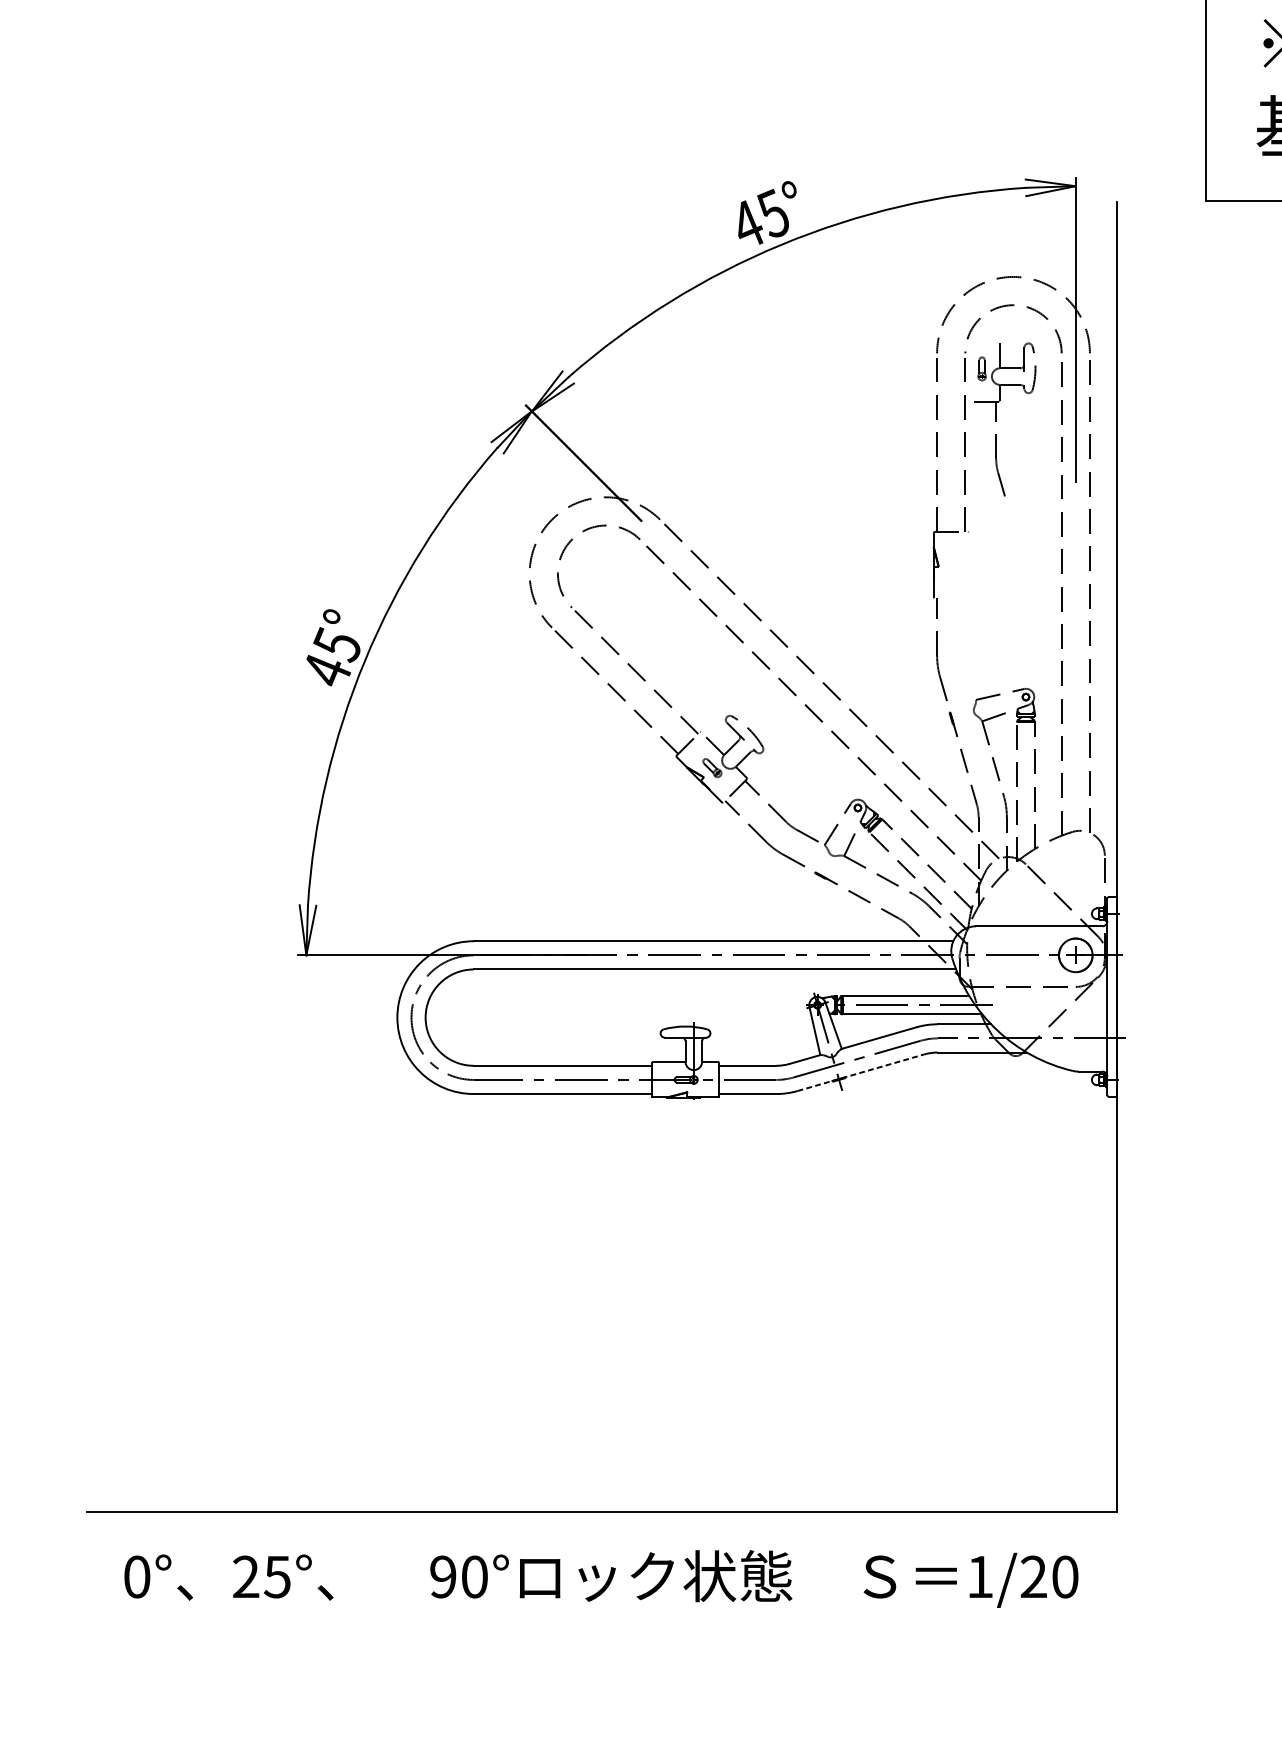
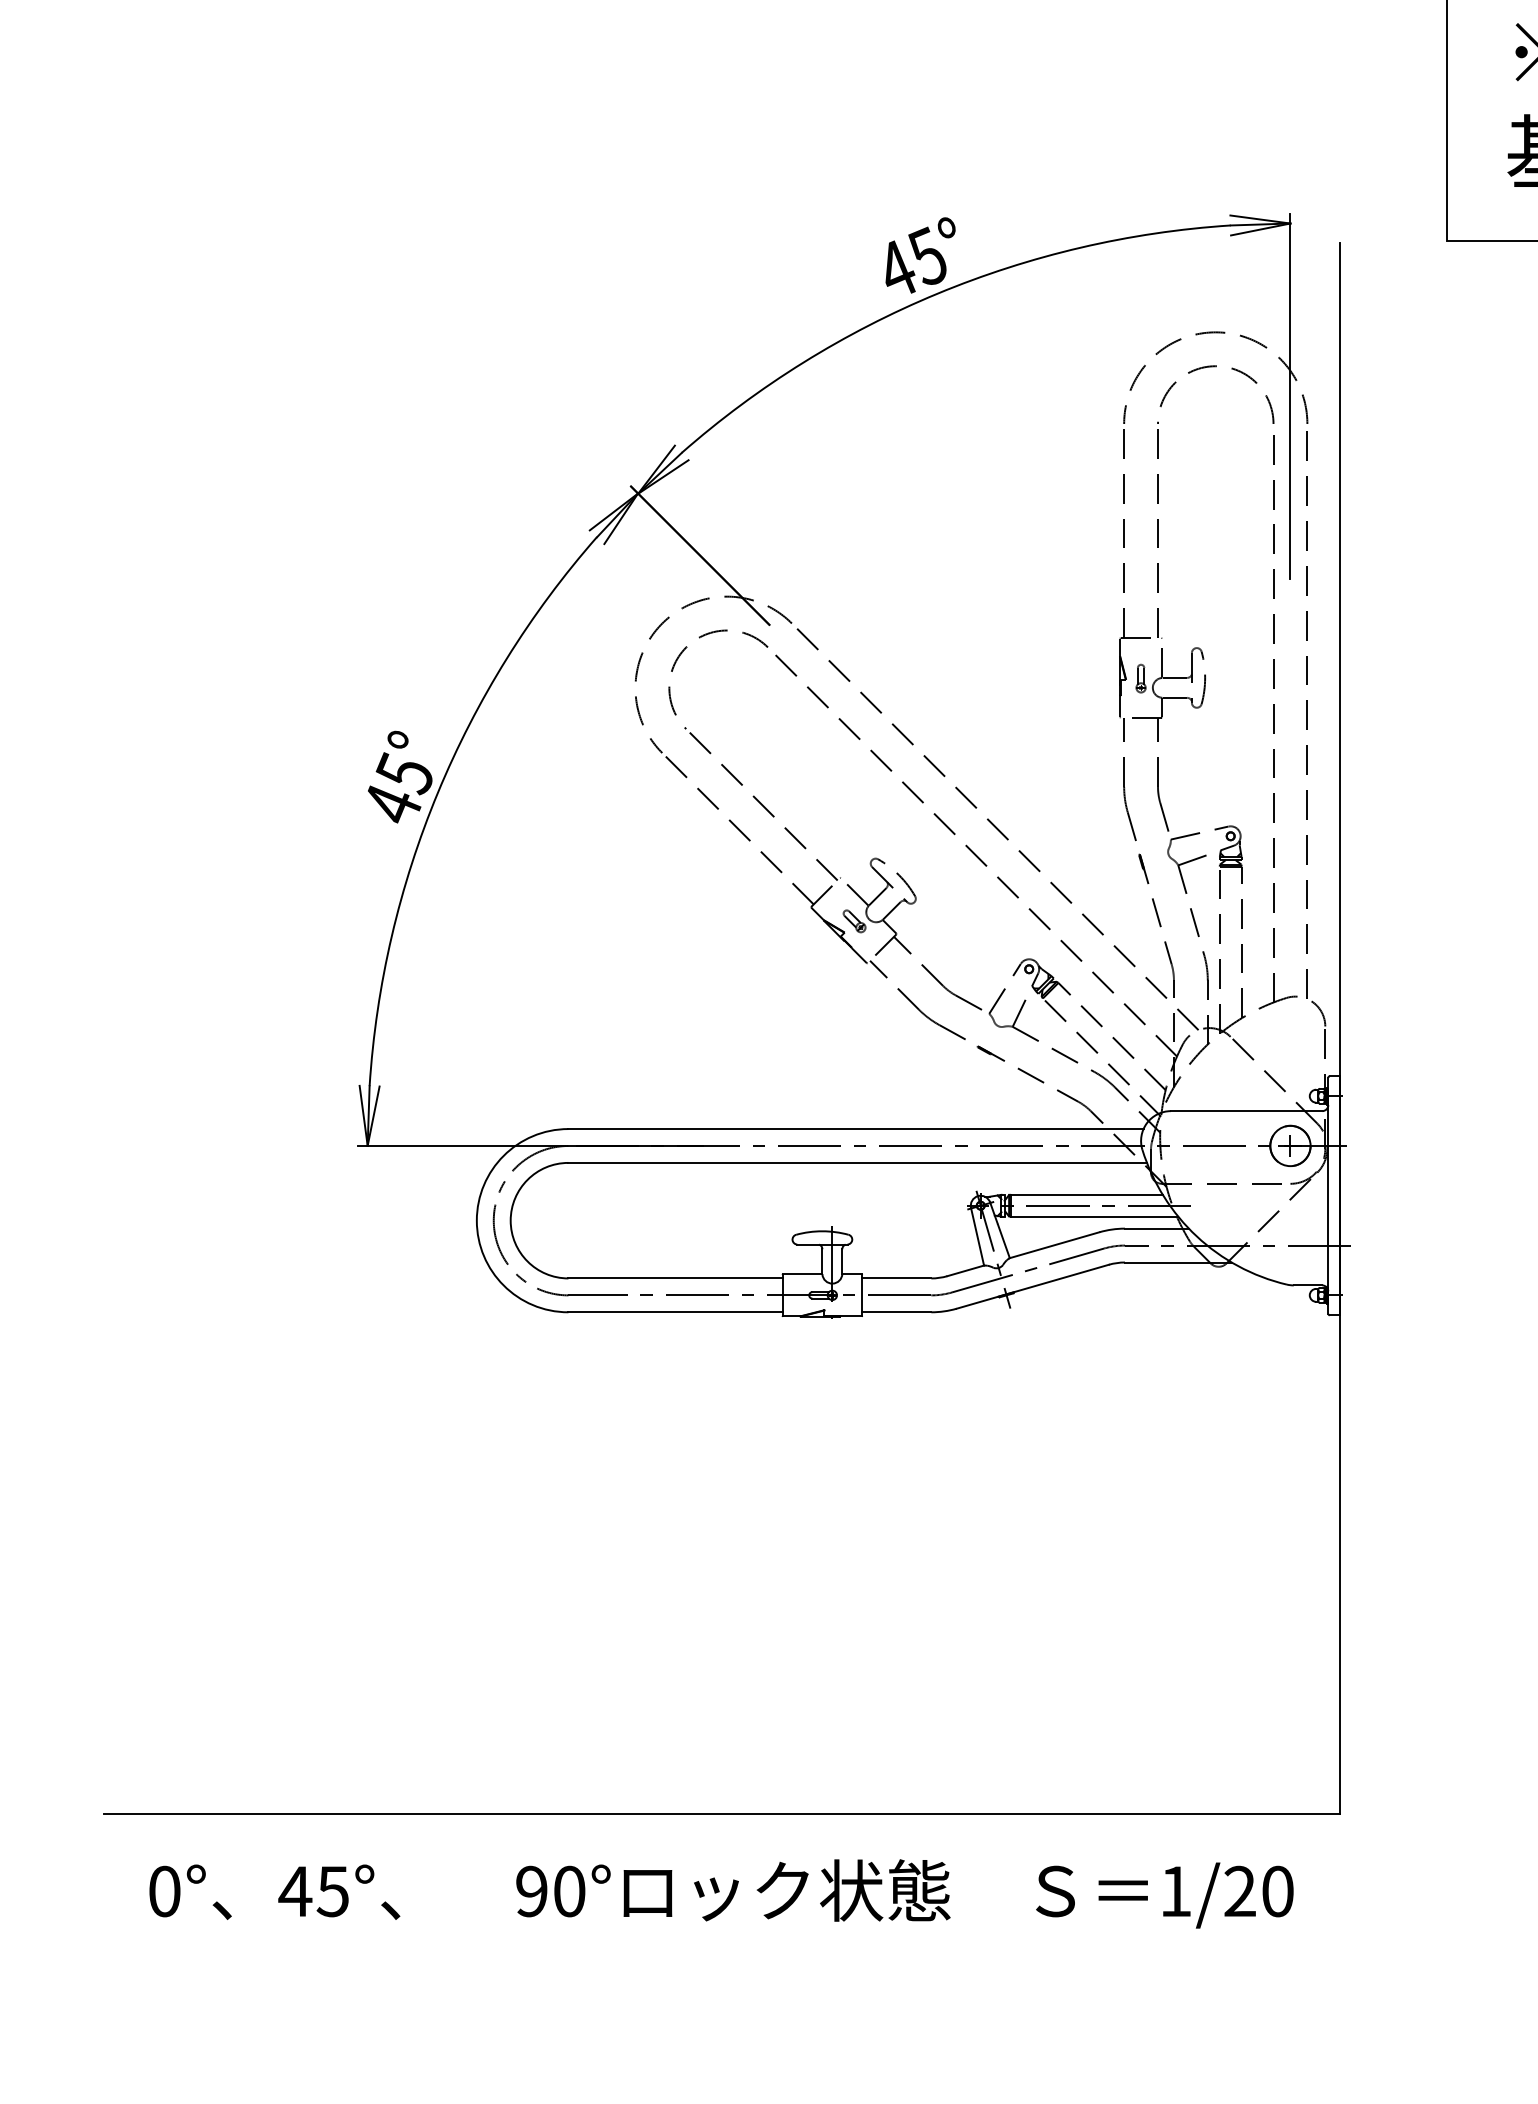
part: (996, 419) -> (1158, 739), moved
line: (861, 1072) -> (1033, 1286), dashed -> solid
text: (246, 1576) -> (295, 1890), 25° -> 45°

